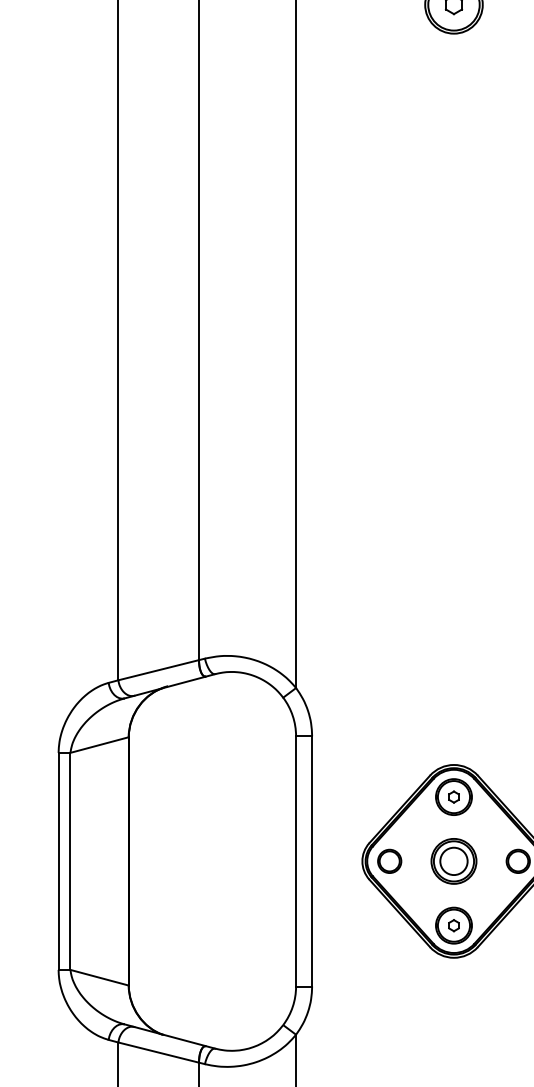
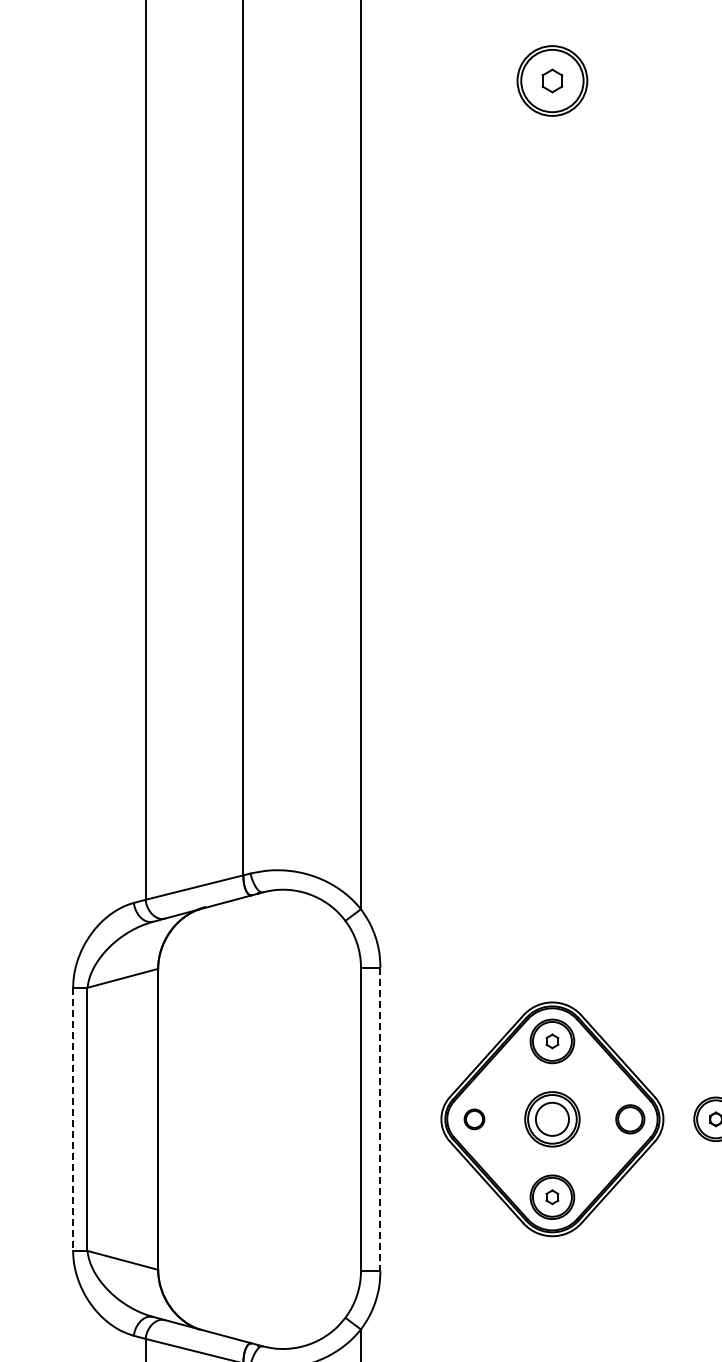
line: (58, 861) -> (73, 1119), solid -> dashed
line: (312, 861) -> (380, 1119), solid -> dashed
part: (389, 861) -> (474, 1119), size x0.7

